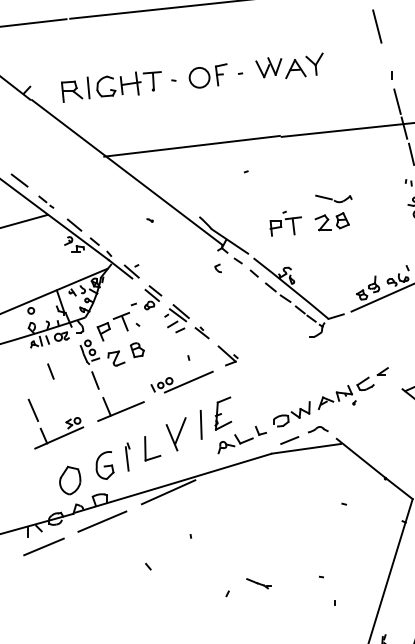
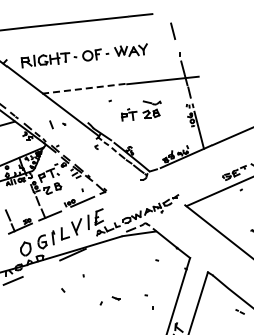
line: (192, 145) -> (84, 88), solid -> dashed
part: (311, 214) -> (141, 110), moved
line: (50, 370) -> (51, 124), moved
line: (100, 521) -> (40, 268), removed
part: (257, 583) -> (115, 298), size x0.6

